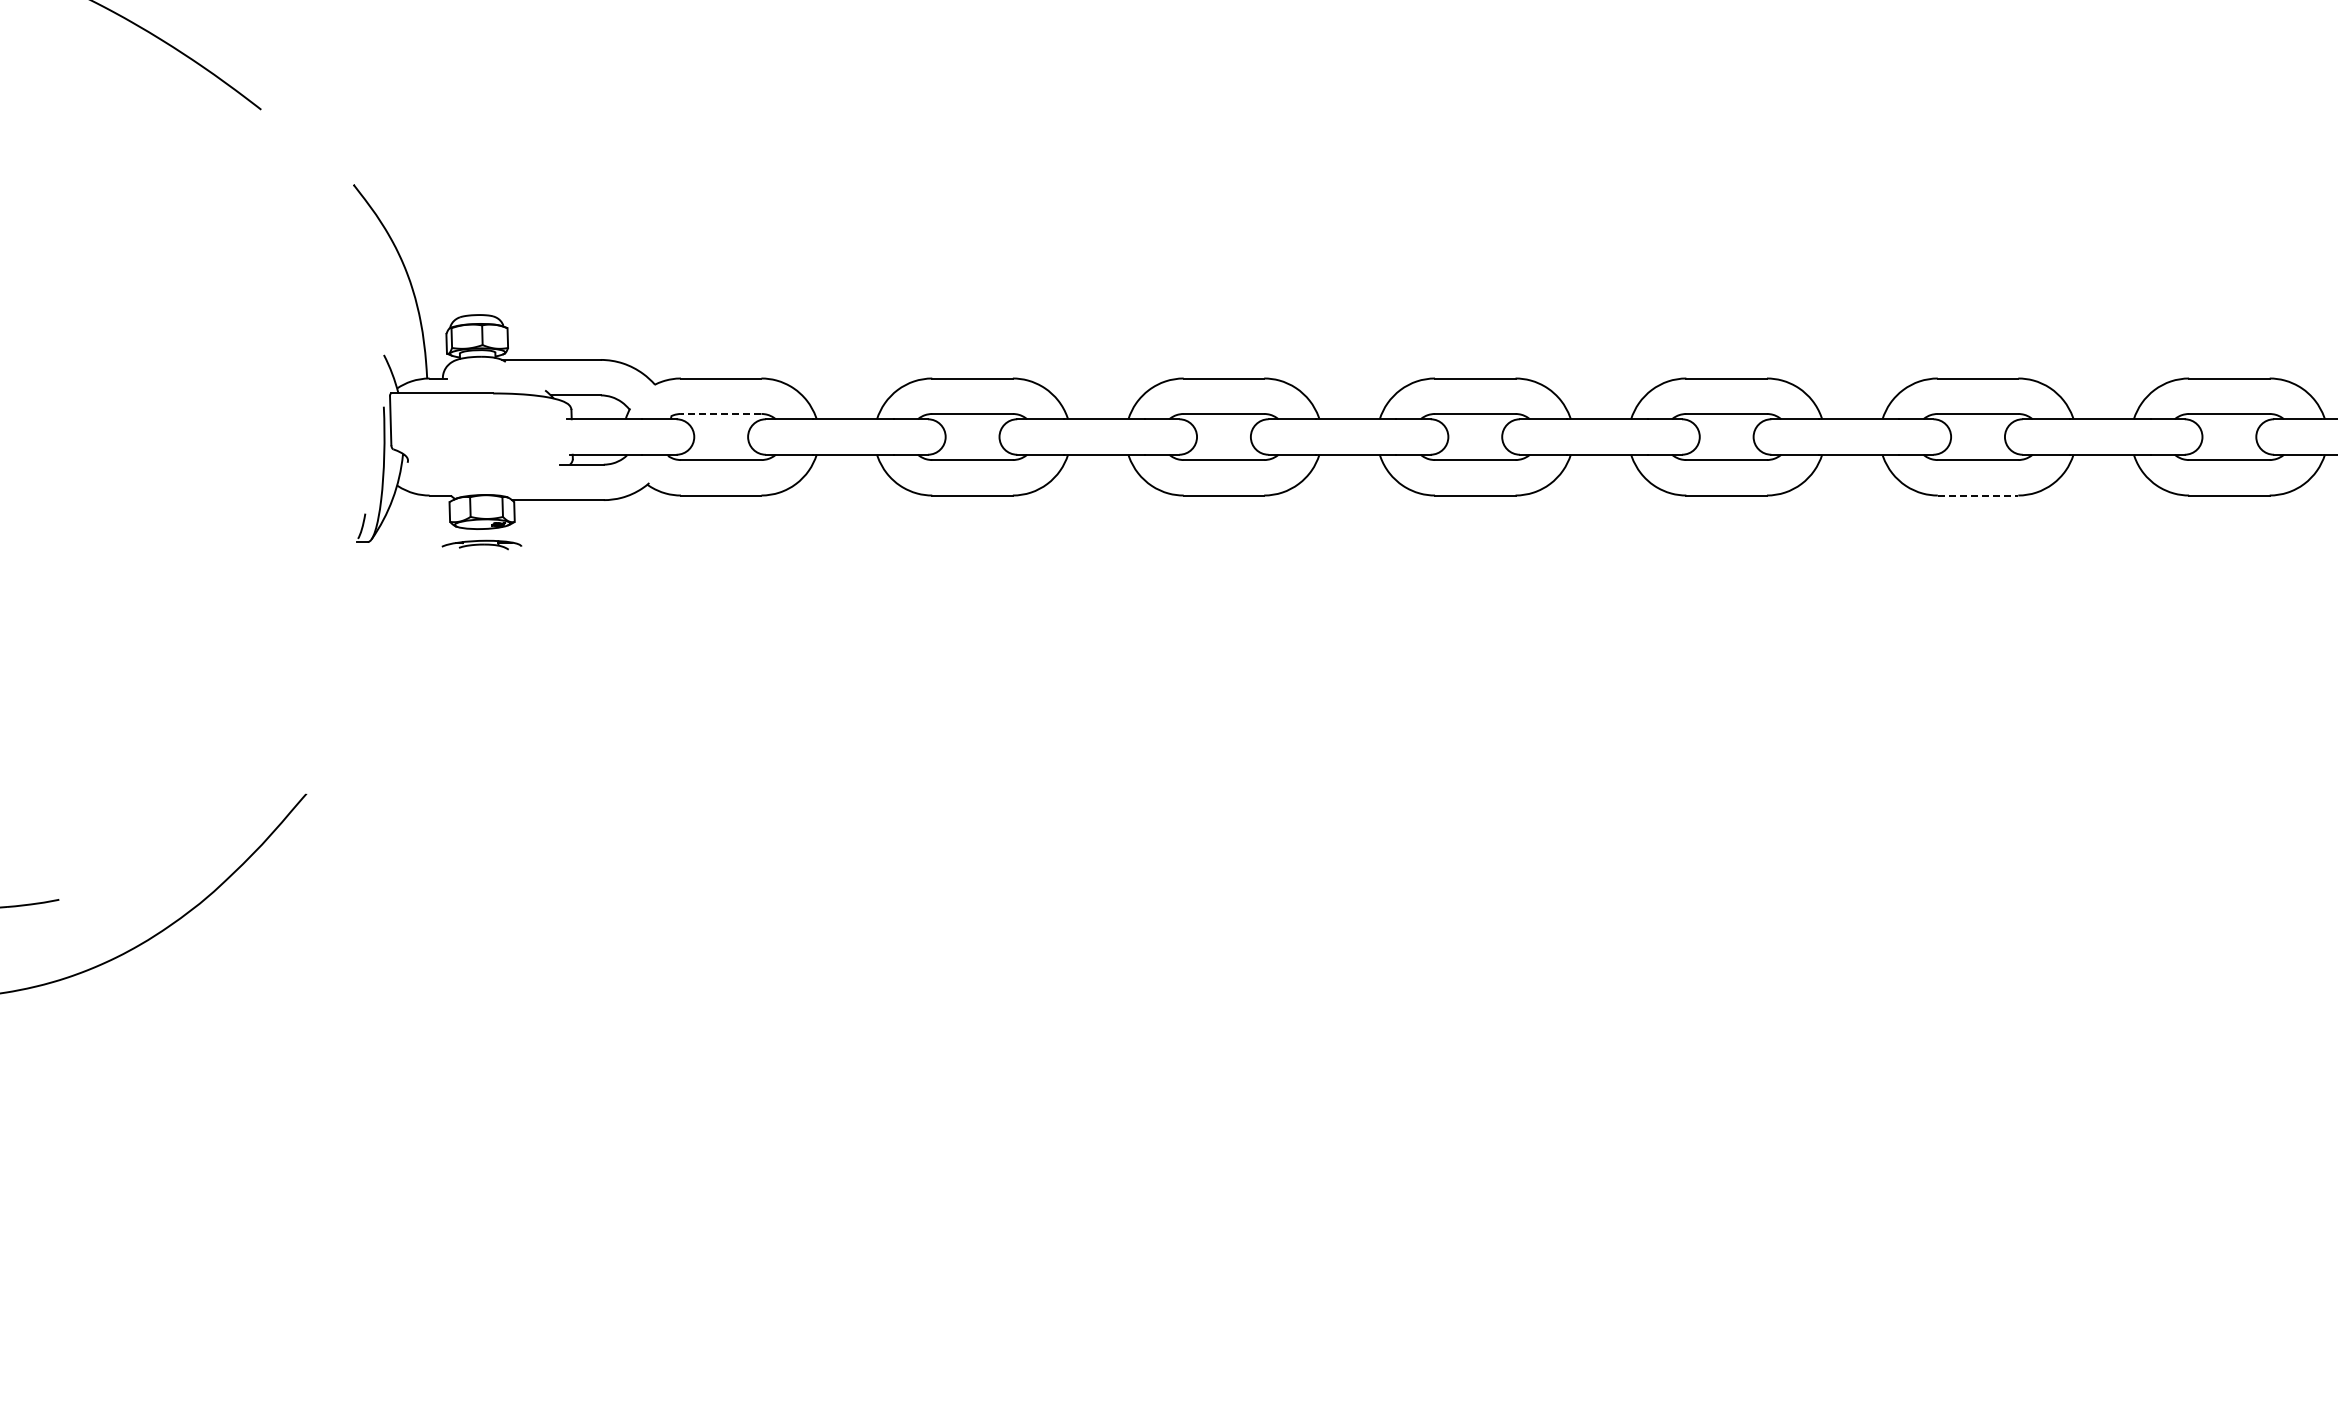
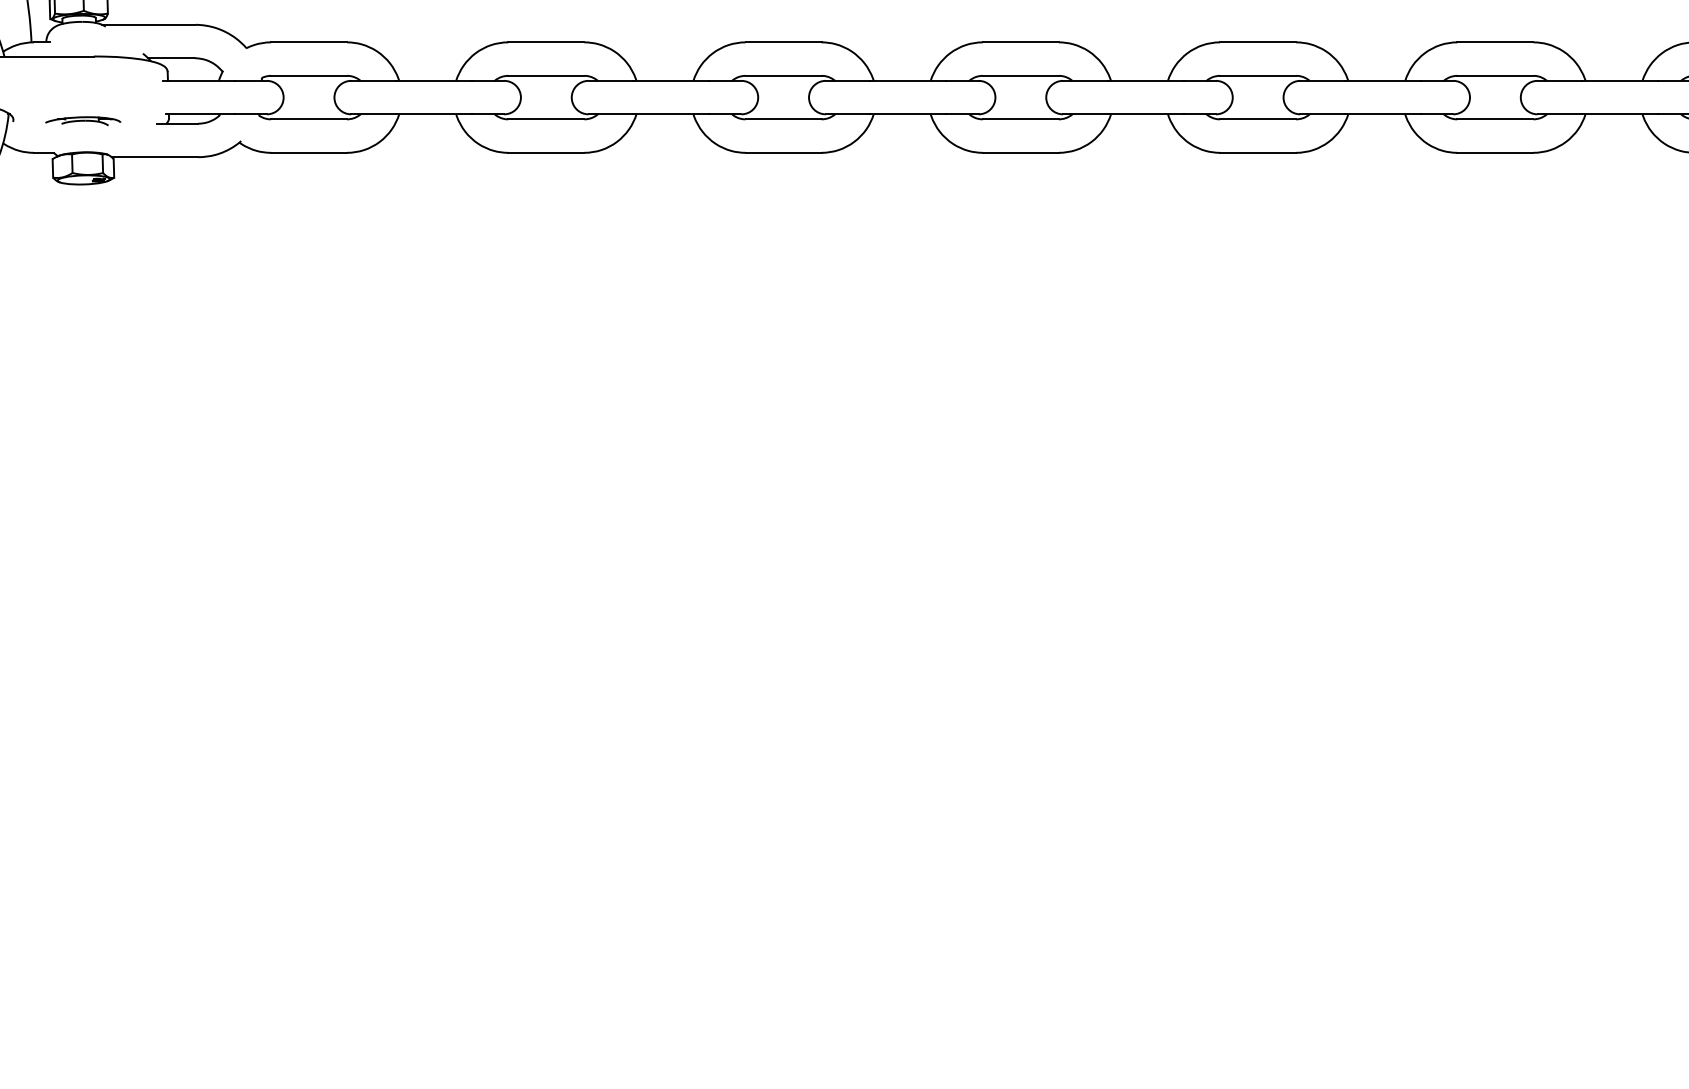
line: (720, 413) -> (308, 75), dashed -> solid
line: (1978, 495) -> (1495, 152), dashed -> solid
part: (481, 544) -> (82, 120), moved

